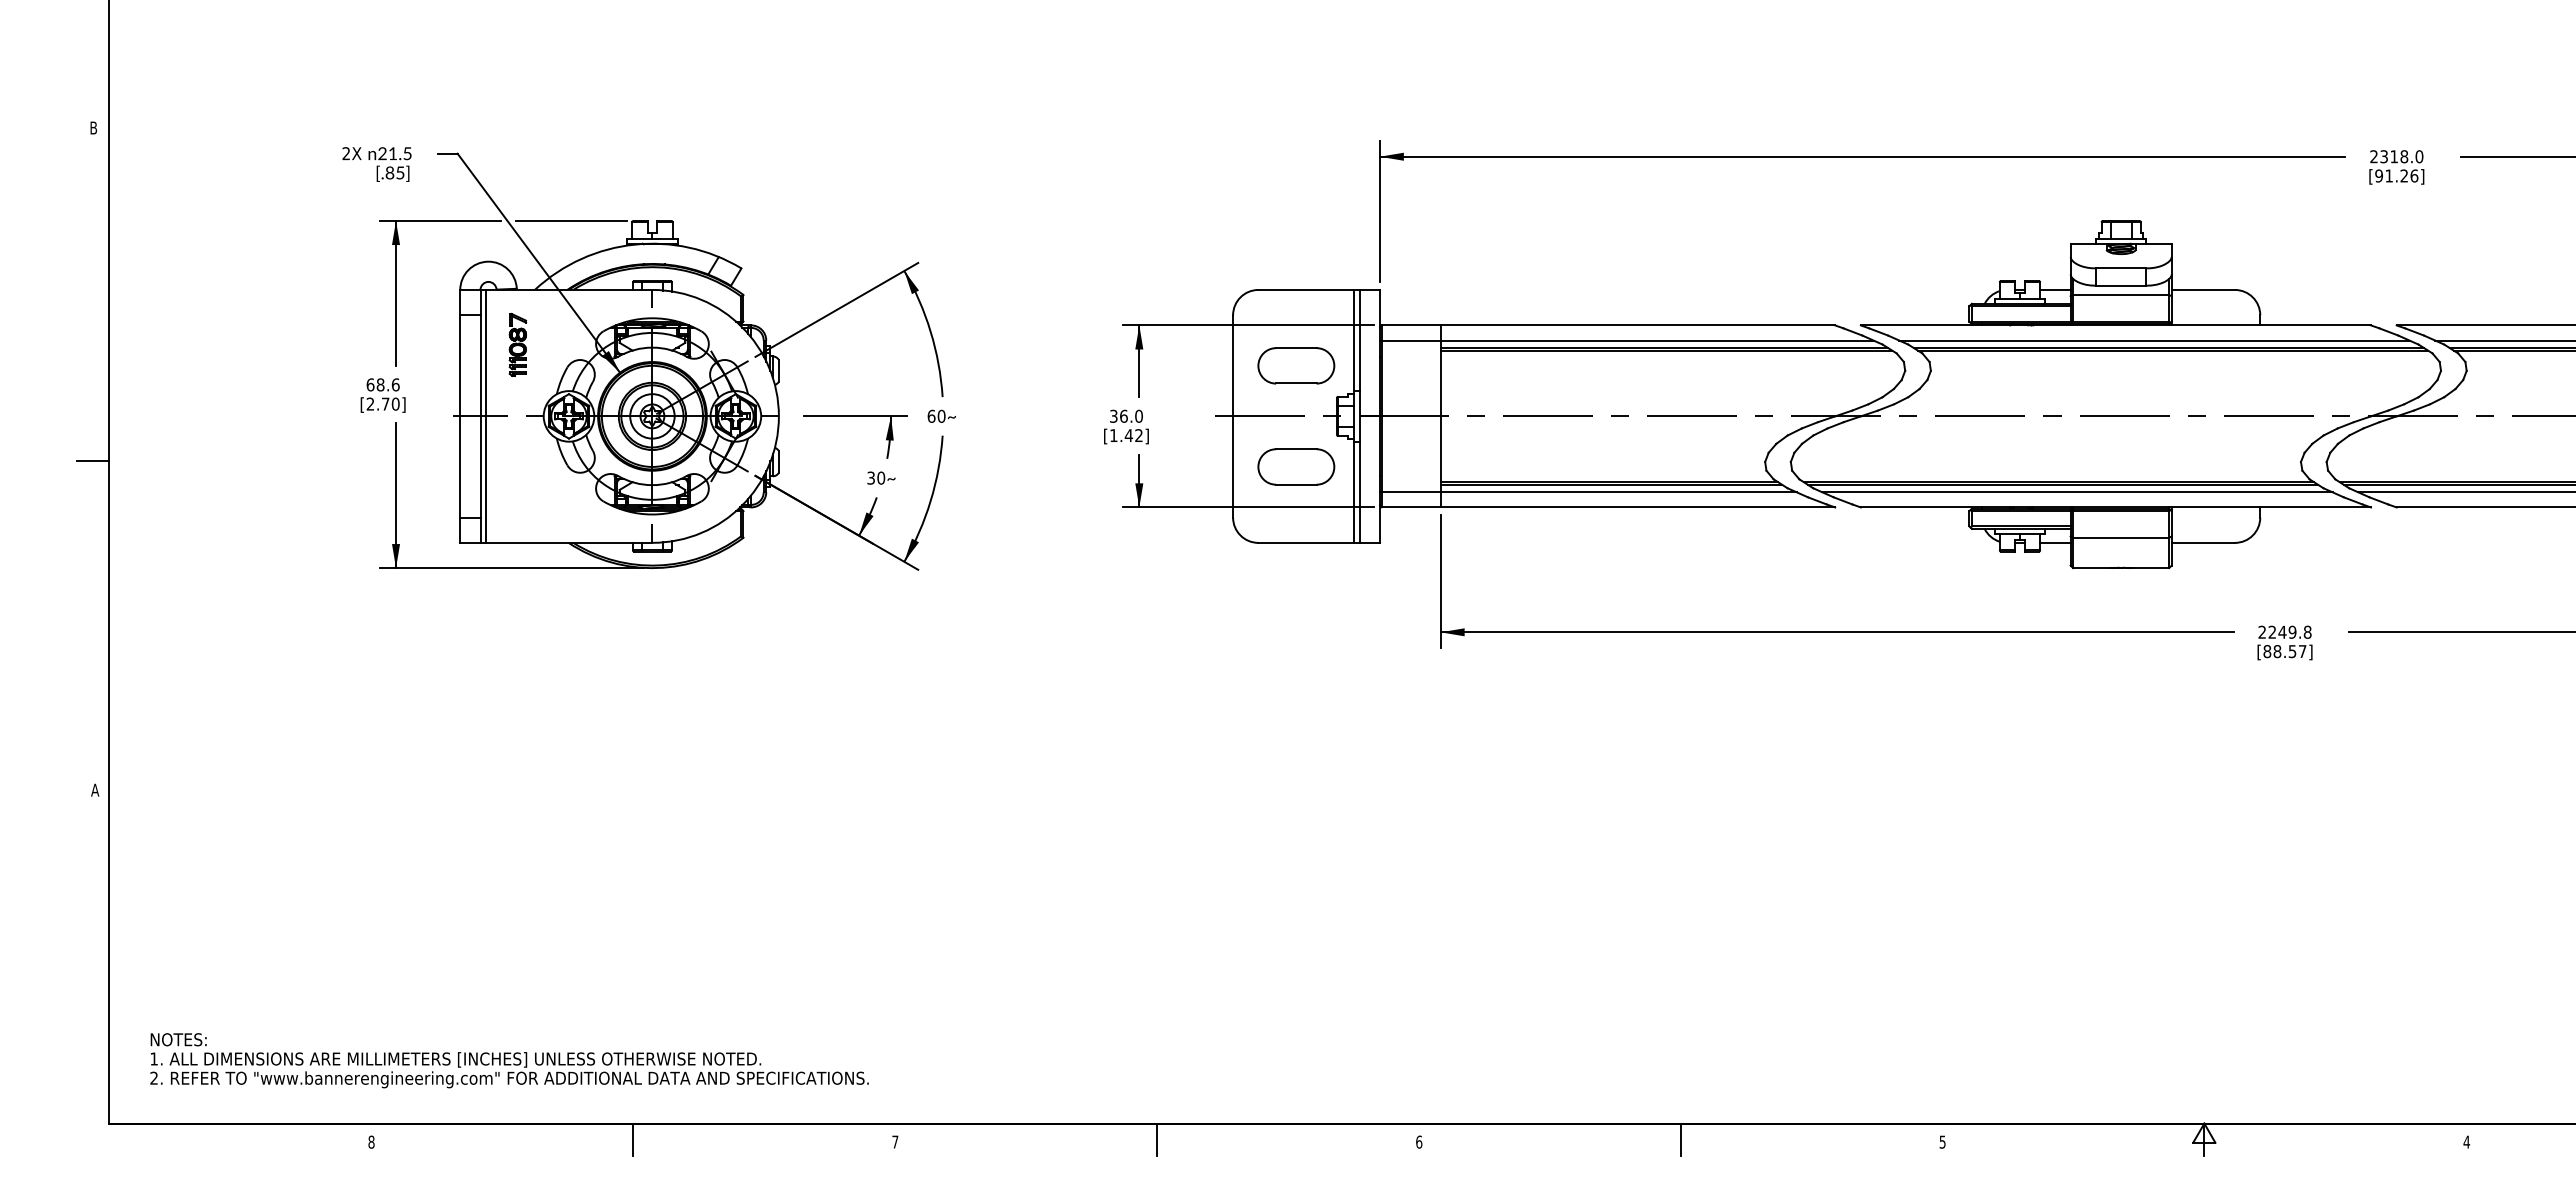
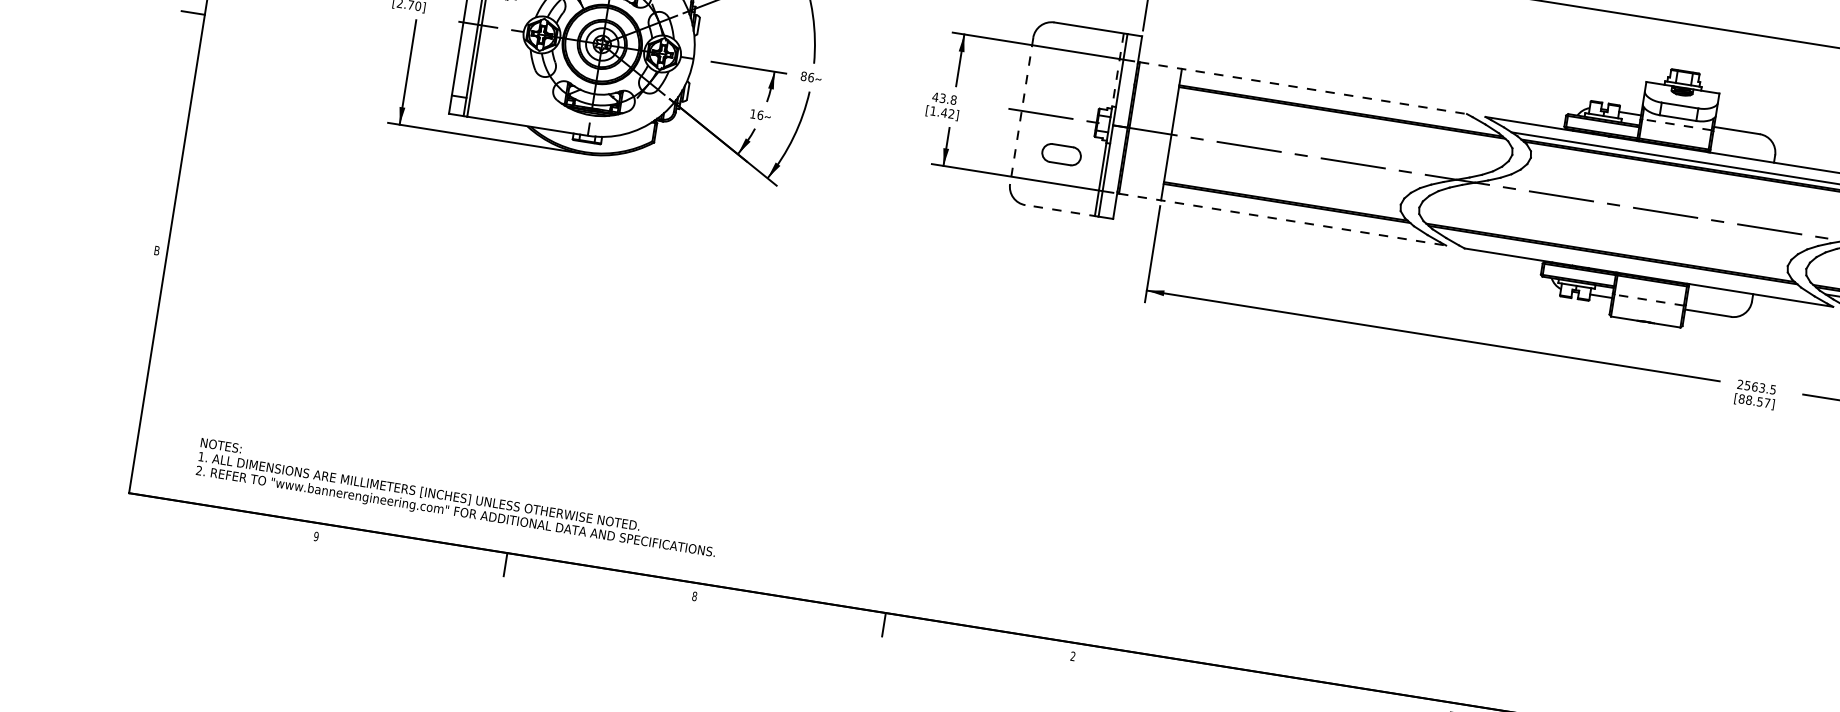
line: (2120, 294) -> (1676, 124), solid -> dashed
line: (1609, 325) -> (1303, 88), solid -> dashed
line: (1354, 340) -> (1118, 69), solid -> dashed
line: (1626, 340) -> (1314, 101), removed
part: (1296, 365) -> (1073, 81), removed
text: (936, 415) -> (807, 76), 60 -> 86
text: (1125, 415) -> (944, 97), 36.0 -> 43.8
line: (1233, 416) -> (1021, 111), solid -> dashed
part: (1296, 466) -> (1061, 154), size x0.7
text: (876, 477) -> (757, 114), 30 -> 16
line: (1587, 492) -> (1268, 206), removed
line: (2077, 492) -> (1622, 262), removed
line: (1609, 507) -> (1283, 219), solid -> dashed
line: (2120, 537) -> (1648, 299), solid -> dashed
line: (1309, 542) -> (1062, 210), solid -> dashed
text: (2289, 631) -> (1760, 387), 2249.8 -> 2563.5
text: (95, 789) -> (157, 250), A -> B
text: (509, 1060) -> (457, 498), moved
line: (1680, 1139) -> (1262, 684), removed
text: (371, 1141) -> (316, 536), 8 -> 9
text: (895, 1141) -> (694, 596), 7 -> 8
text: (1419, 1141) -> (1073, 655), 6 -> 2

